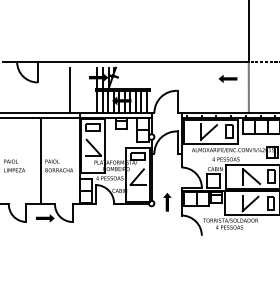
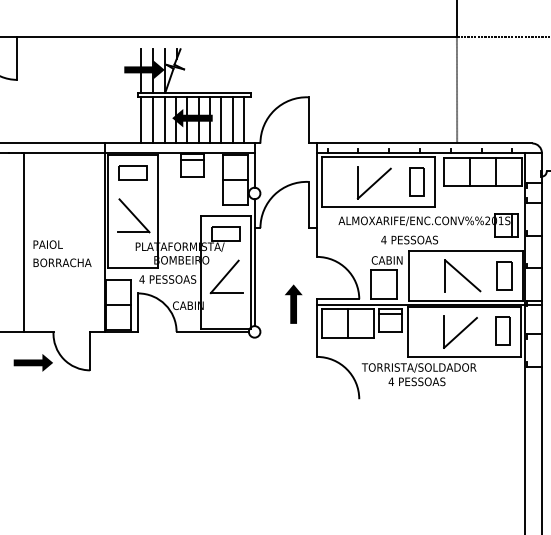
fill: (227, 78) -> (412, 71), removed
line: (70, 89) -> (85, 94), removed
part: (167, 202) -> (293, 304), moved

